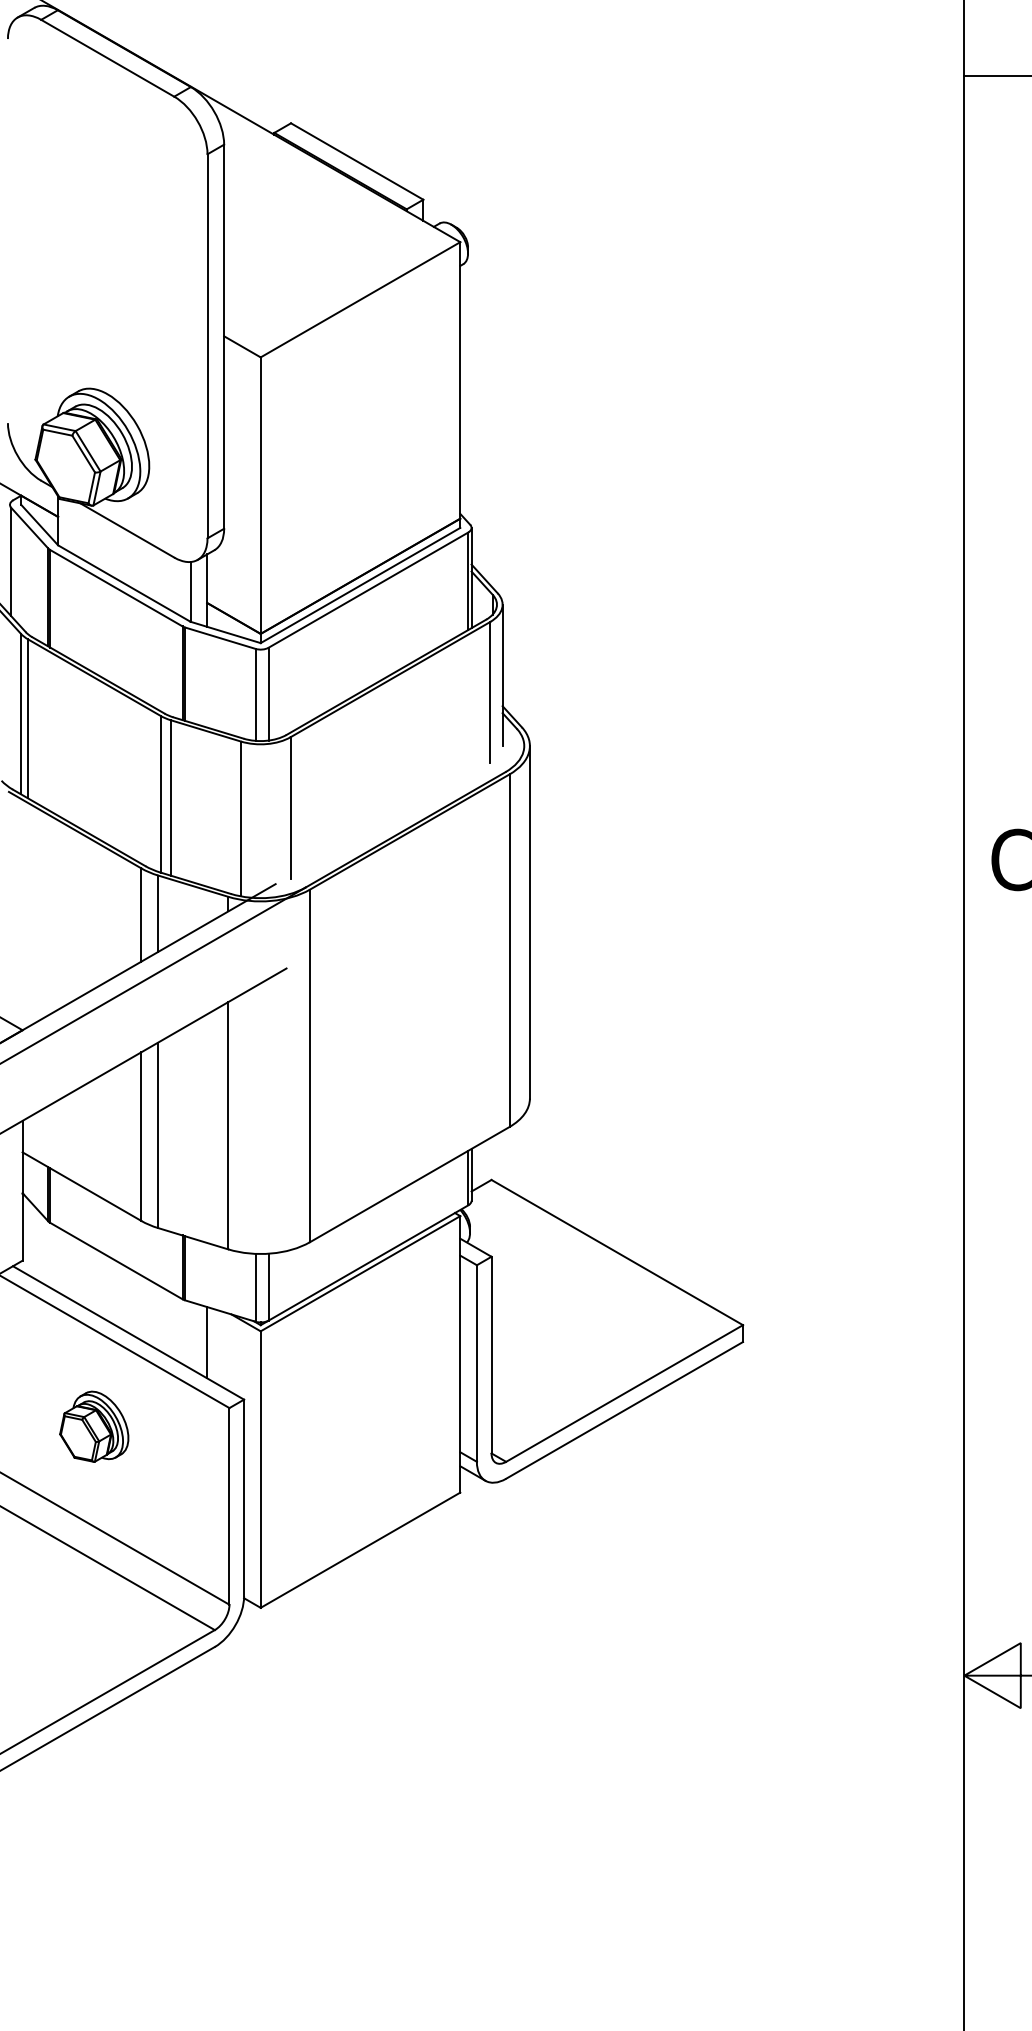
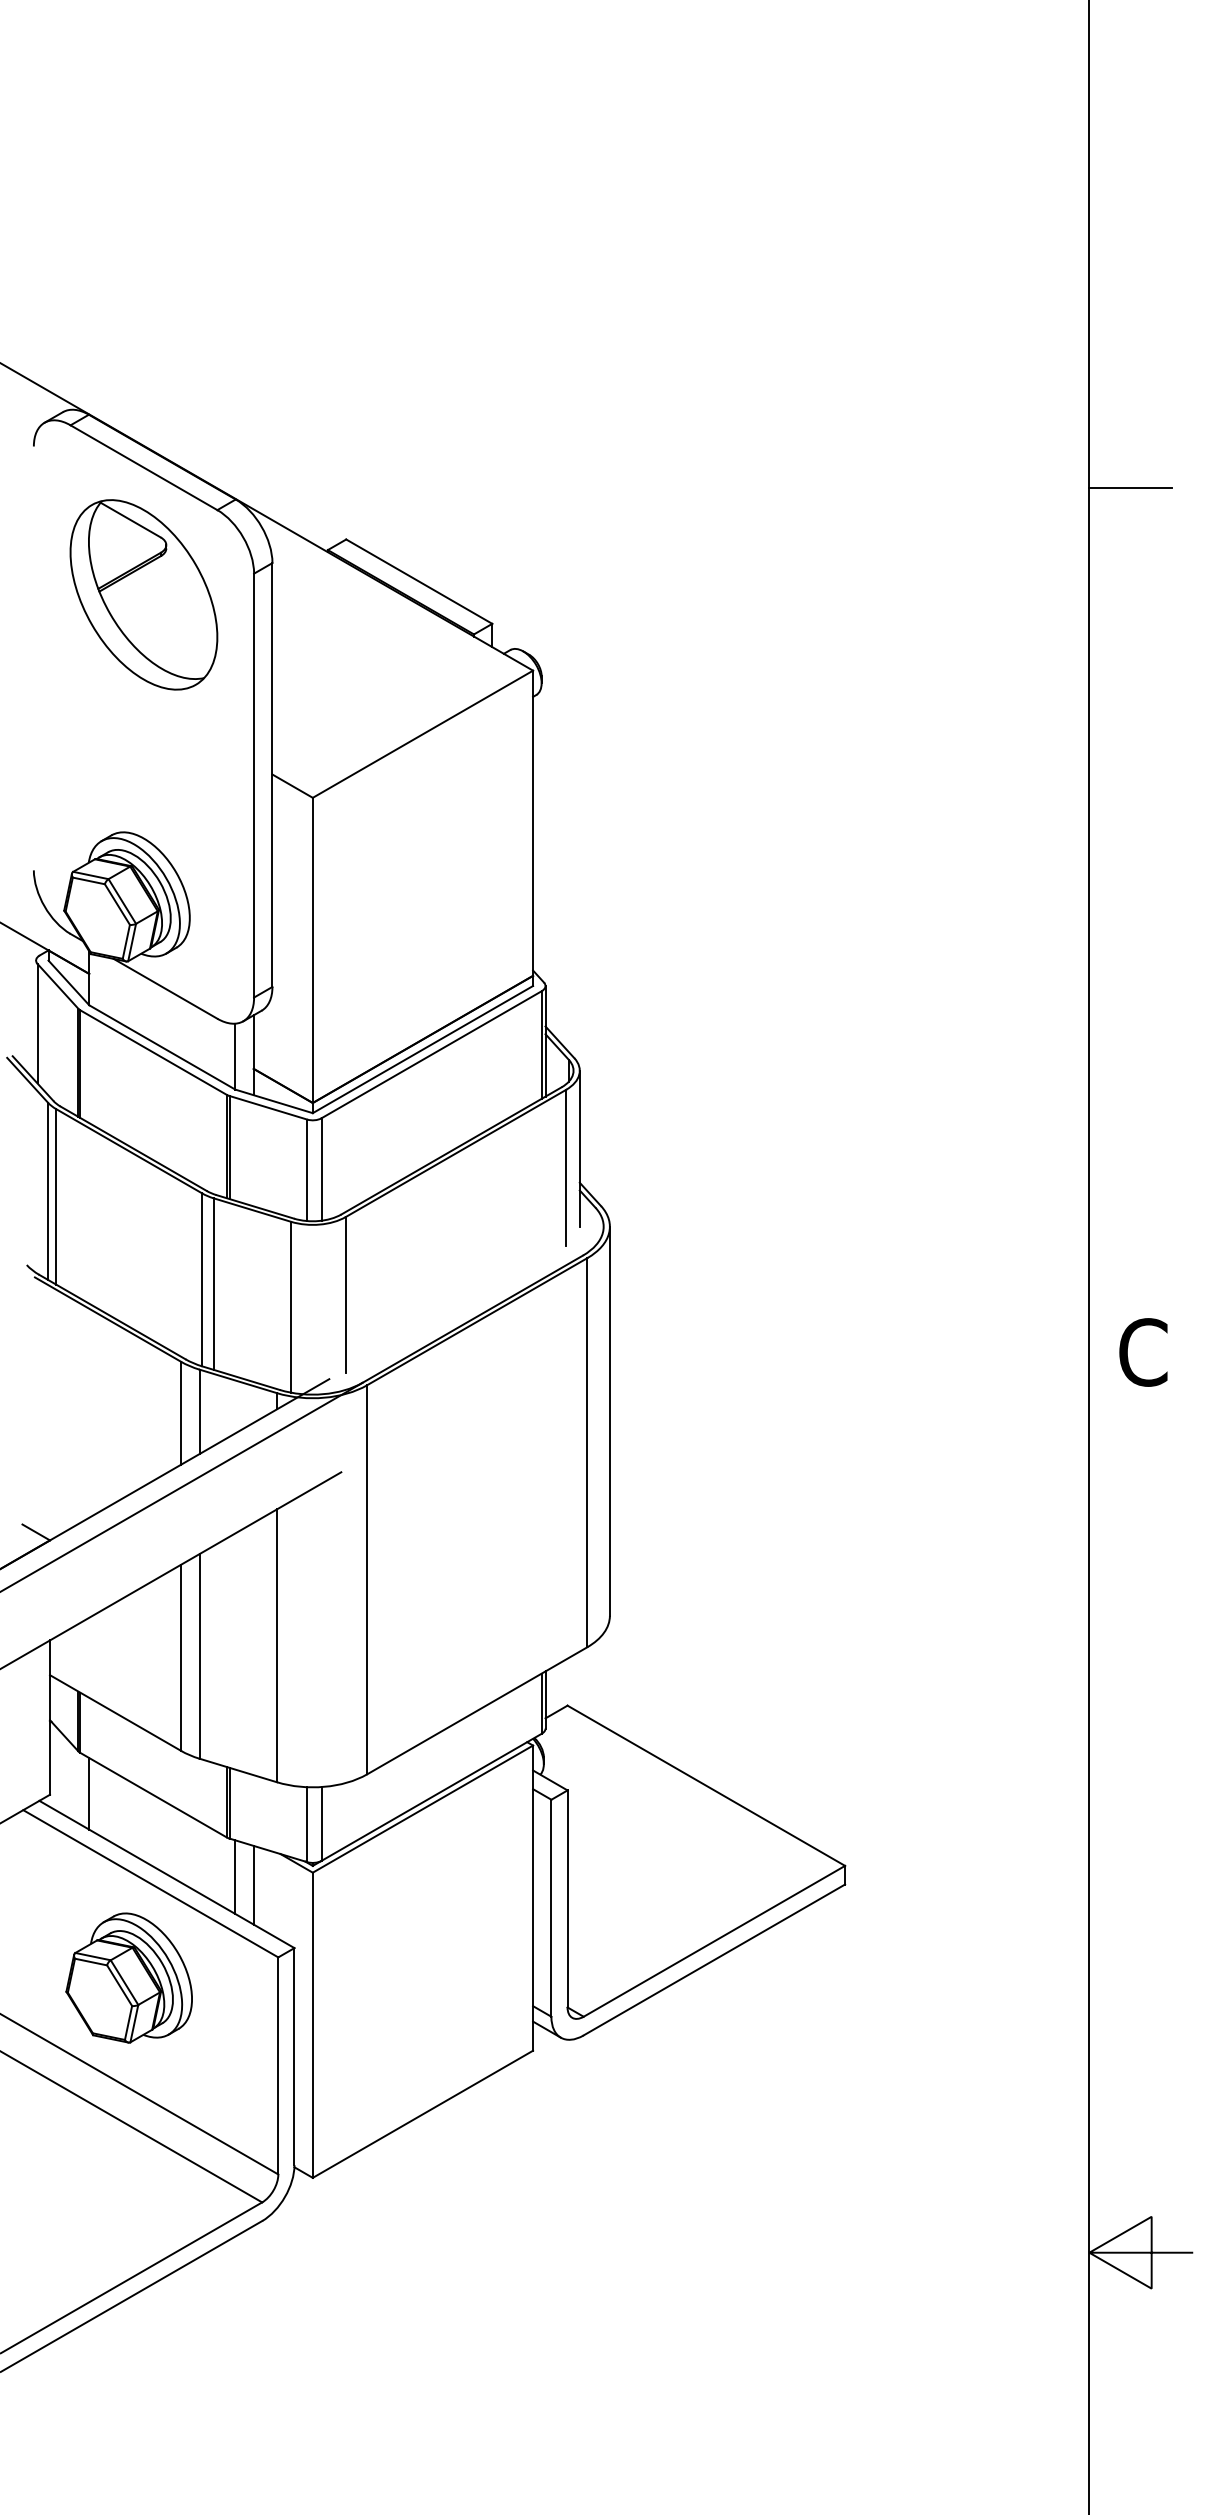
part: (107, 173) -> (143, 594), added
line: (58, 1259) -> (89, 1793), added
line: (190, 1334) -> (235, 1876), added
part: (93, 1426) -> (128, 1977), size x1.67

